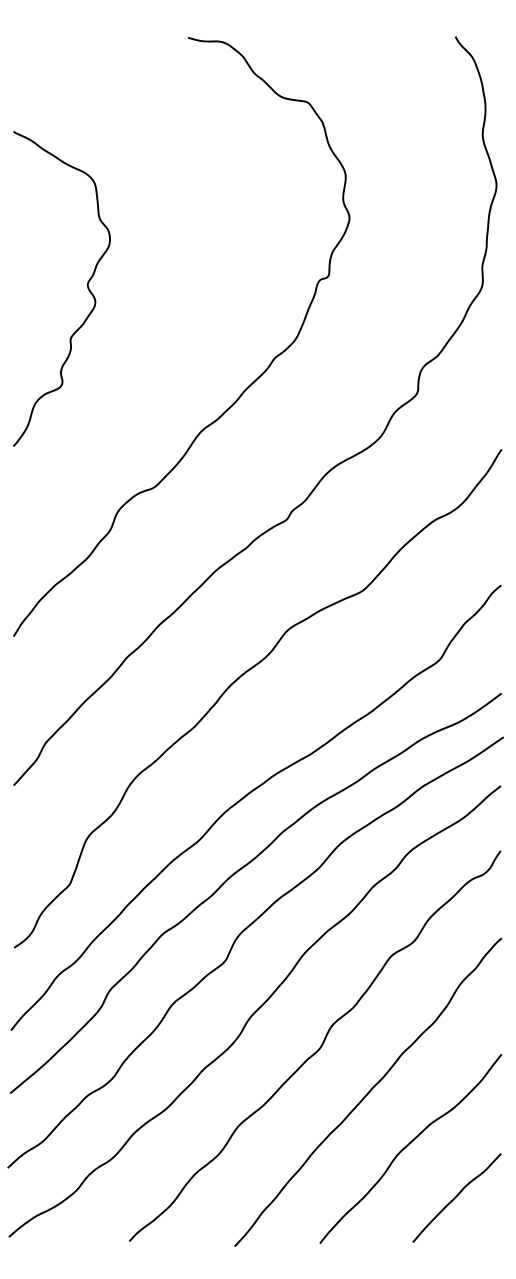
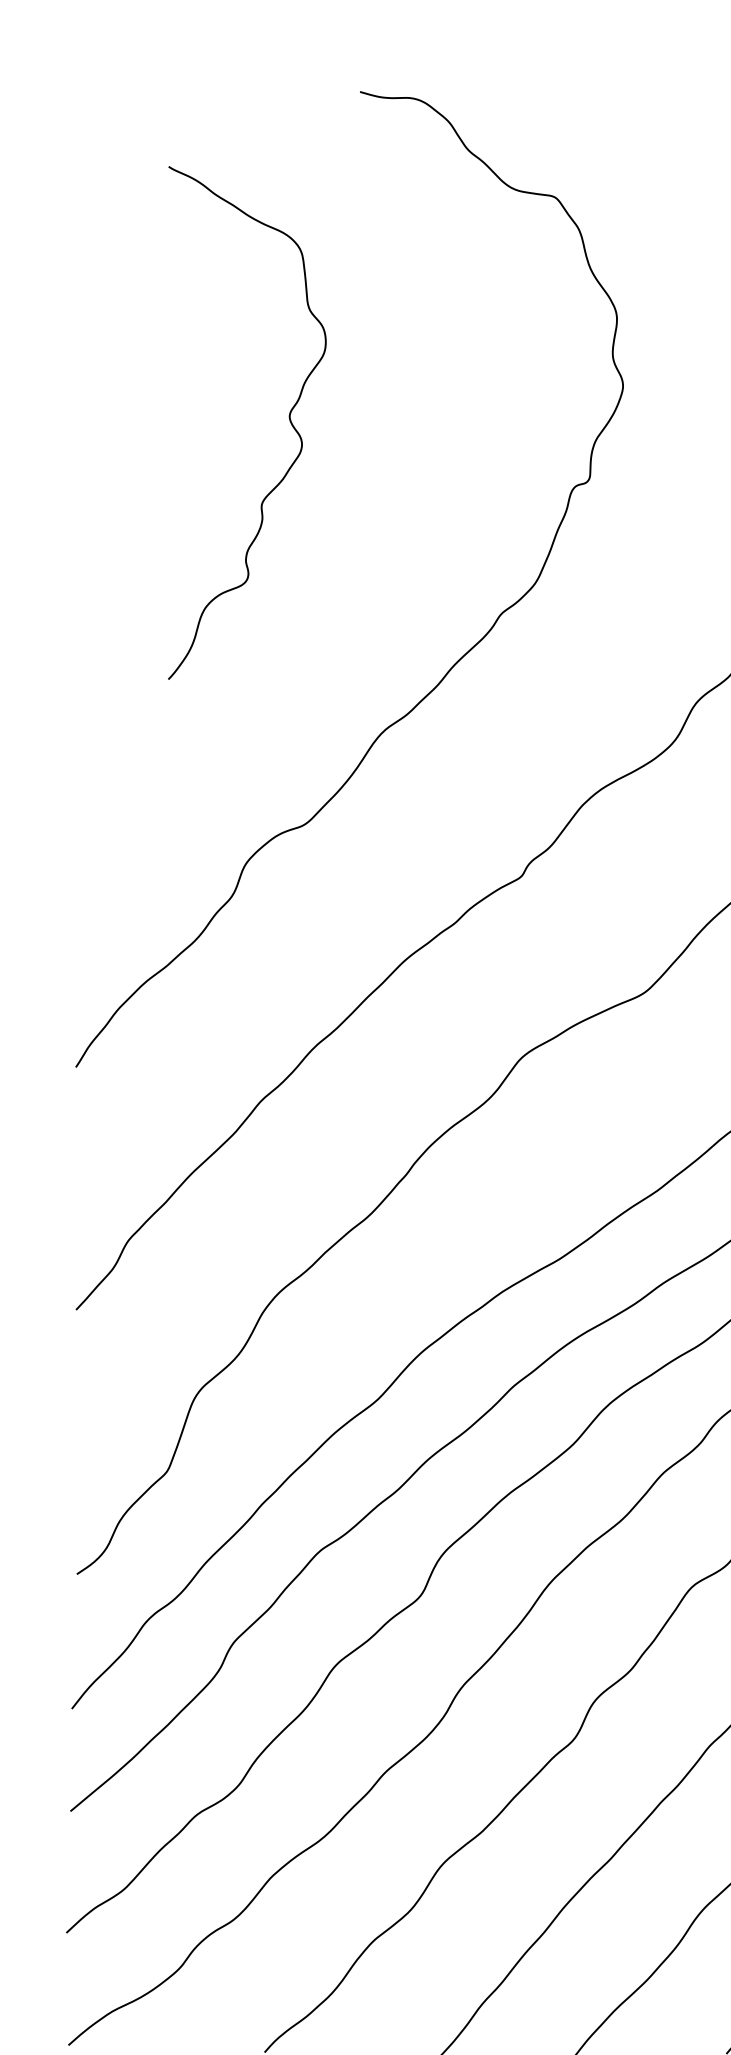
curve: (87, 288) -> (289, 422), moved

